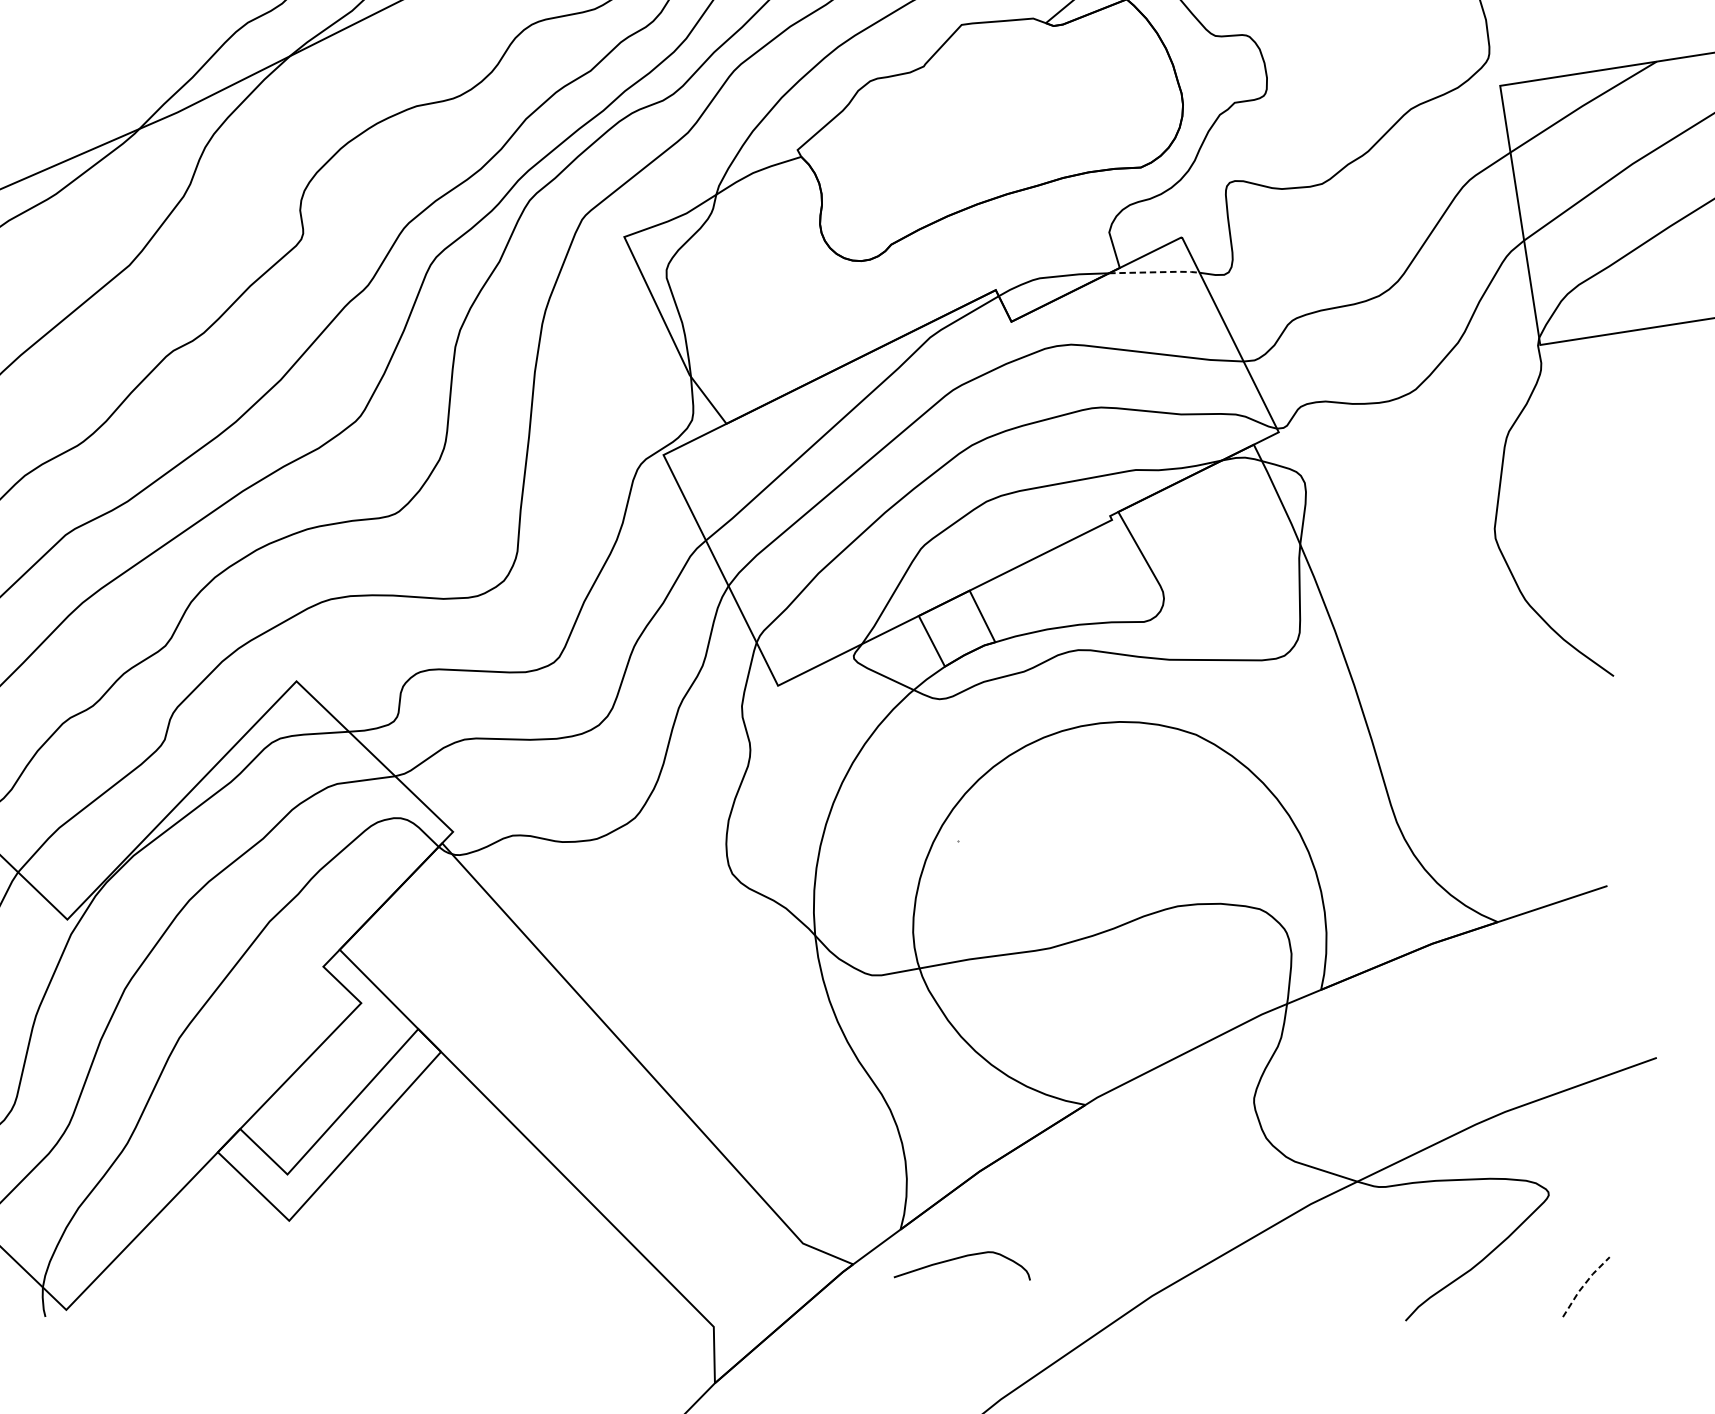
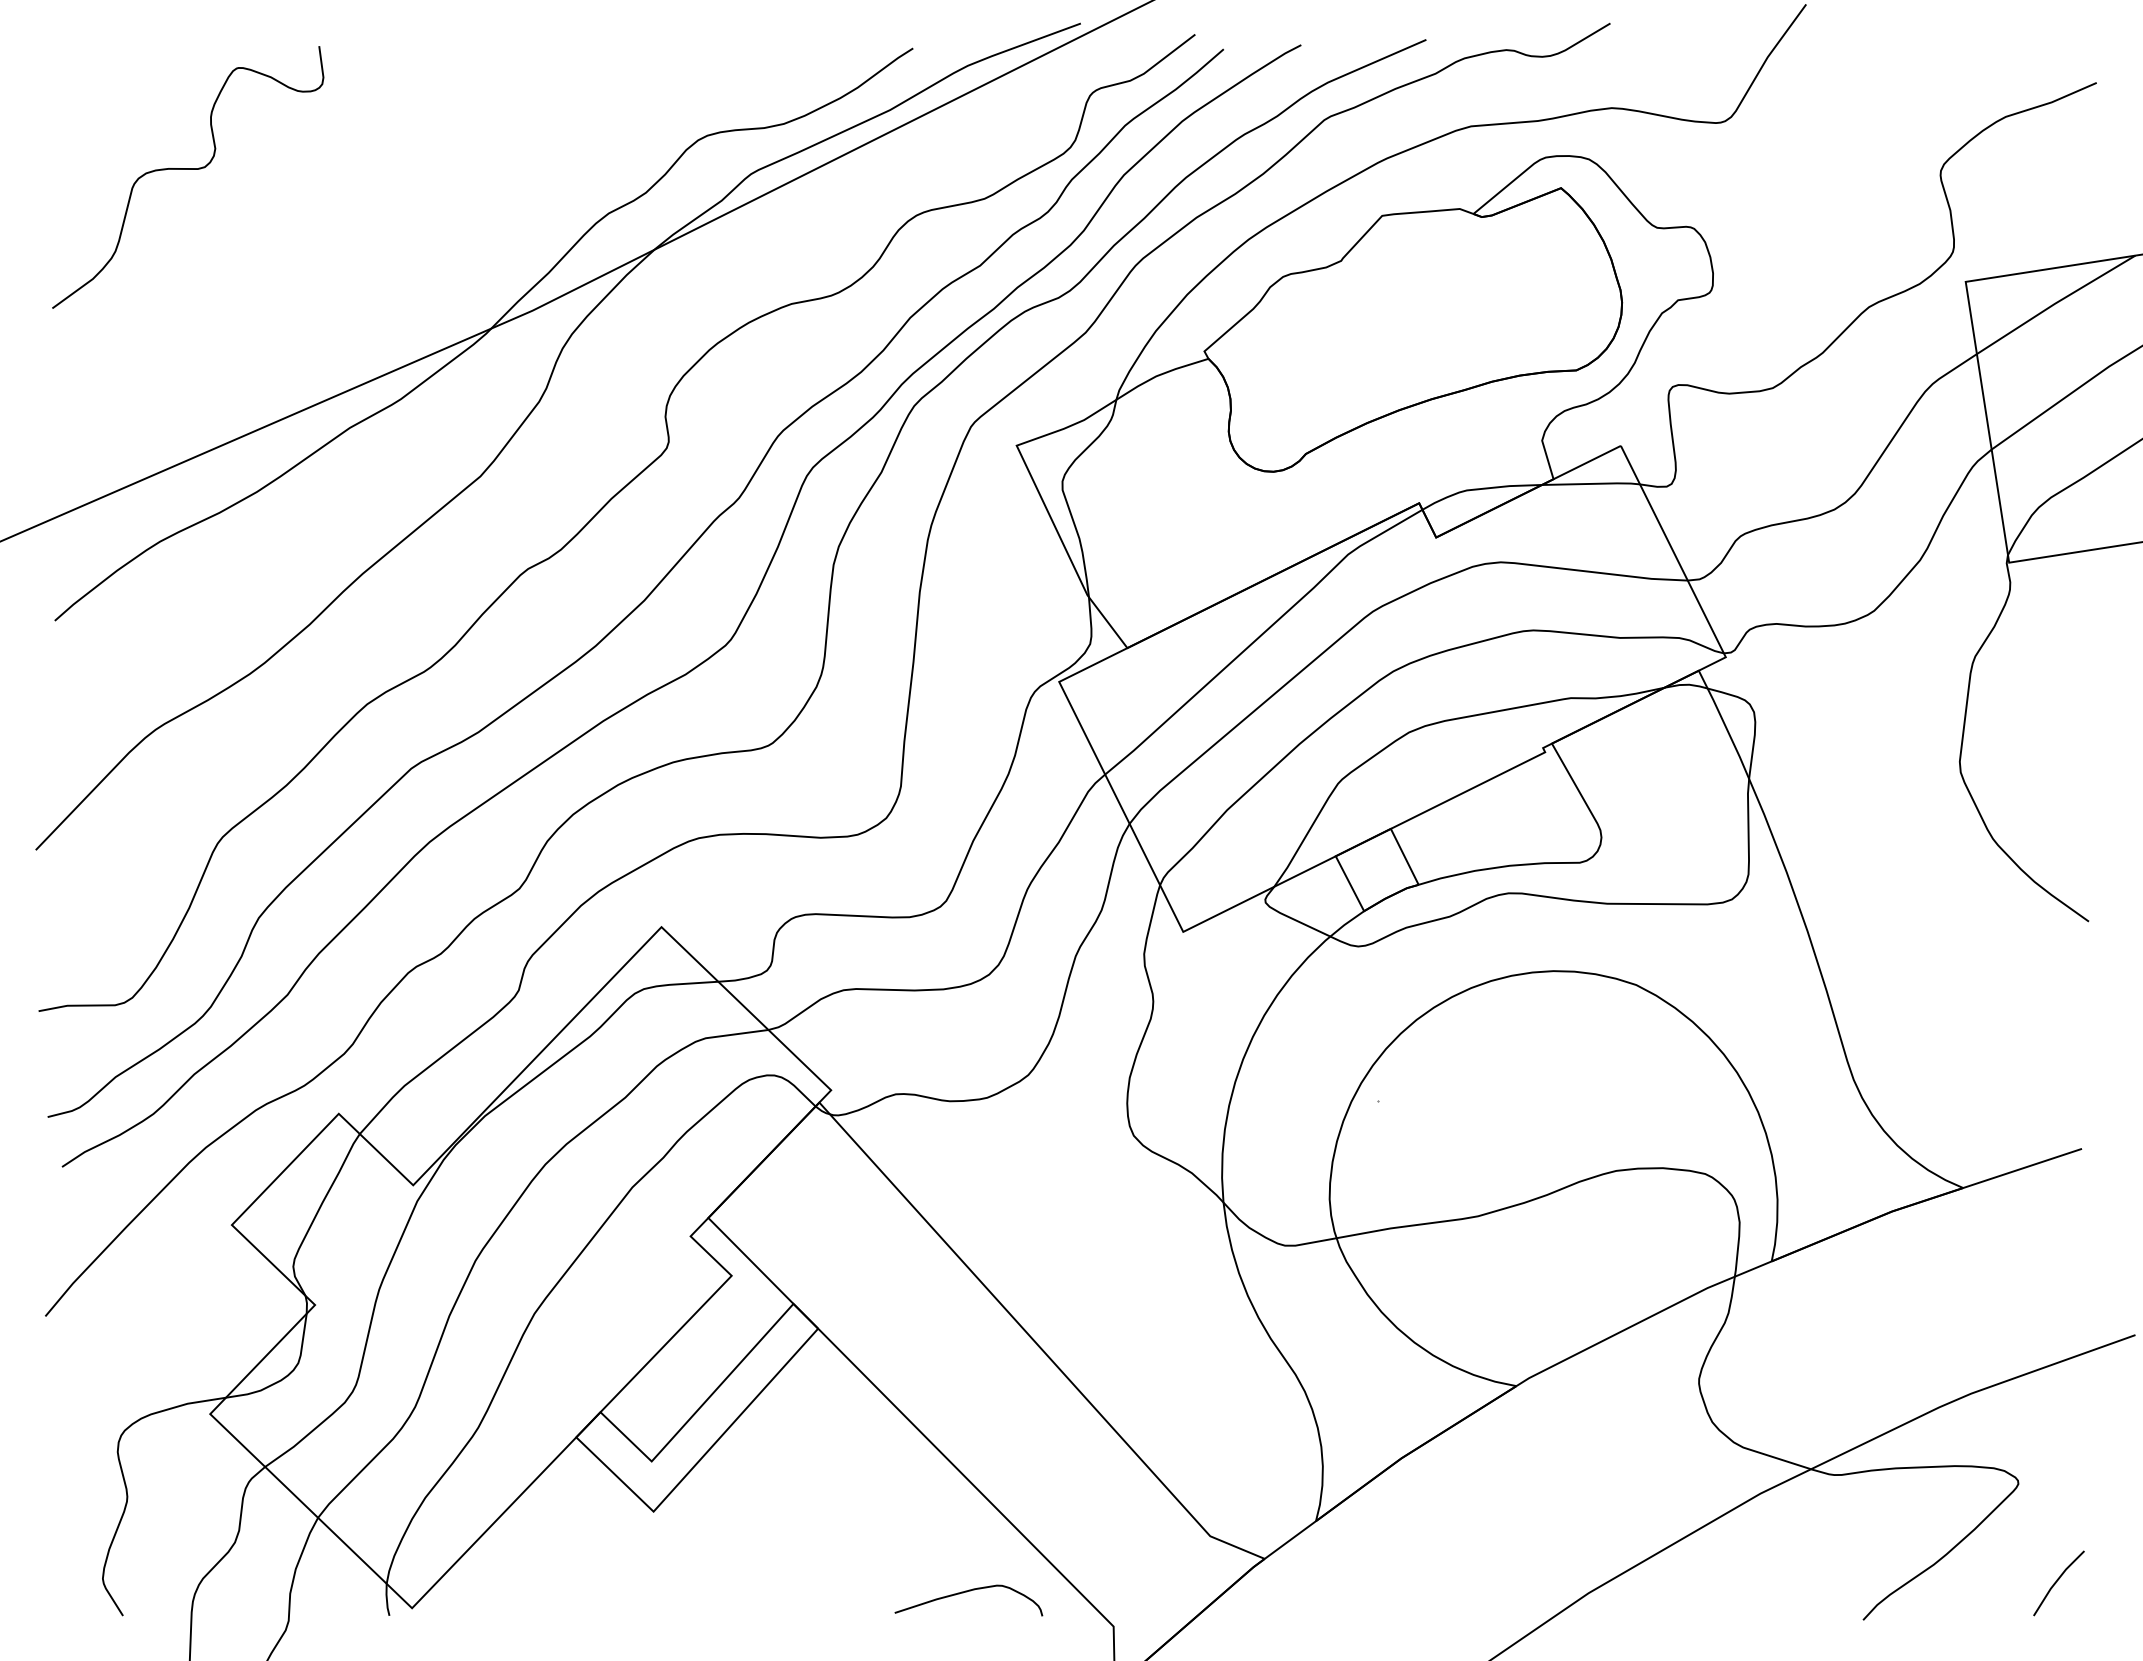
line: (1156, 271) -> (1593, 483), dashed -> solid
curve: (961, 1258) -> (967, 1592), moved
line: (1583, 1285) -> (2056, 1581), dashed -> solid

